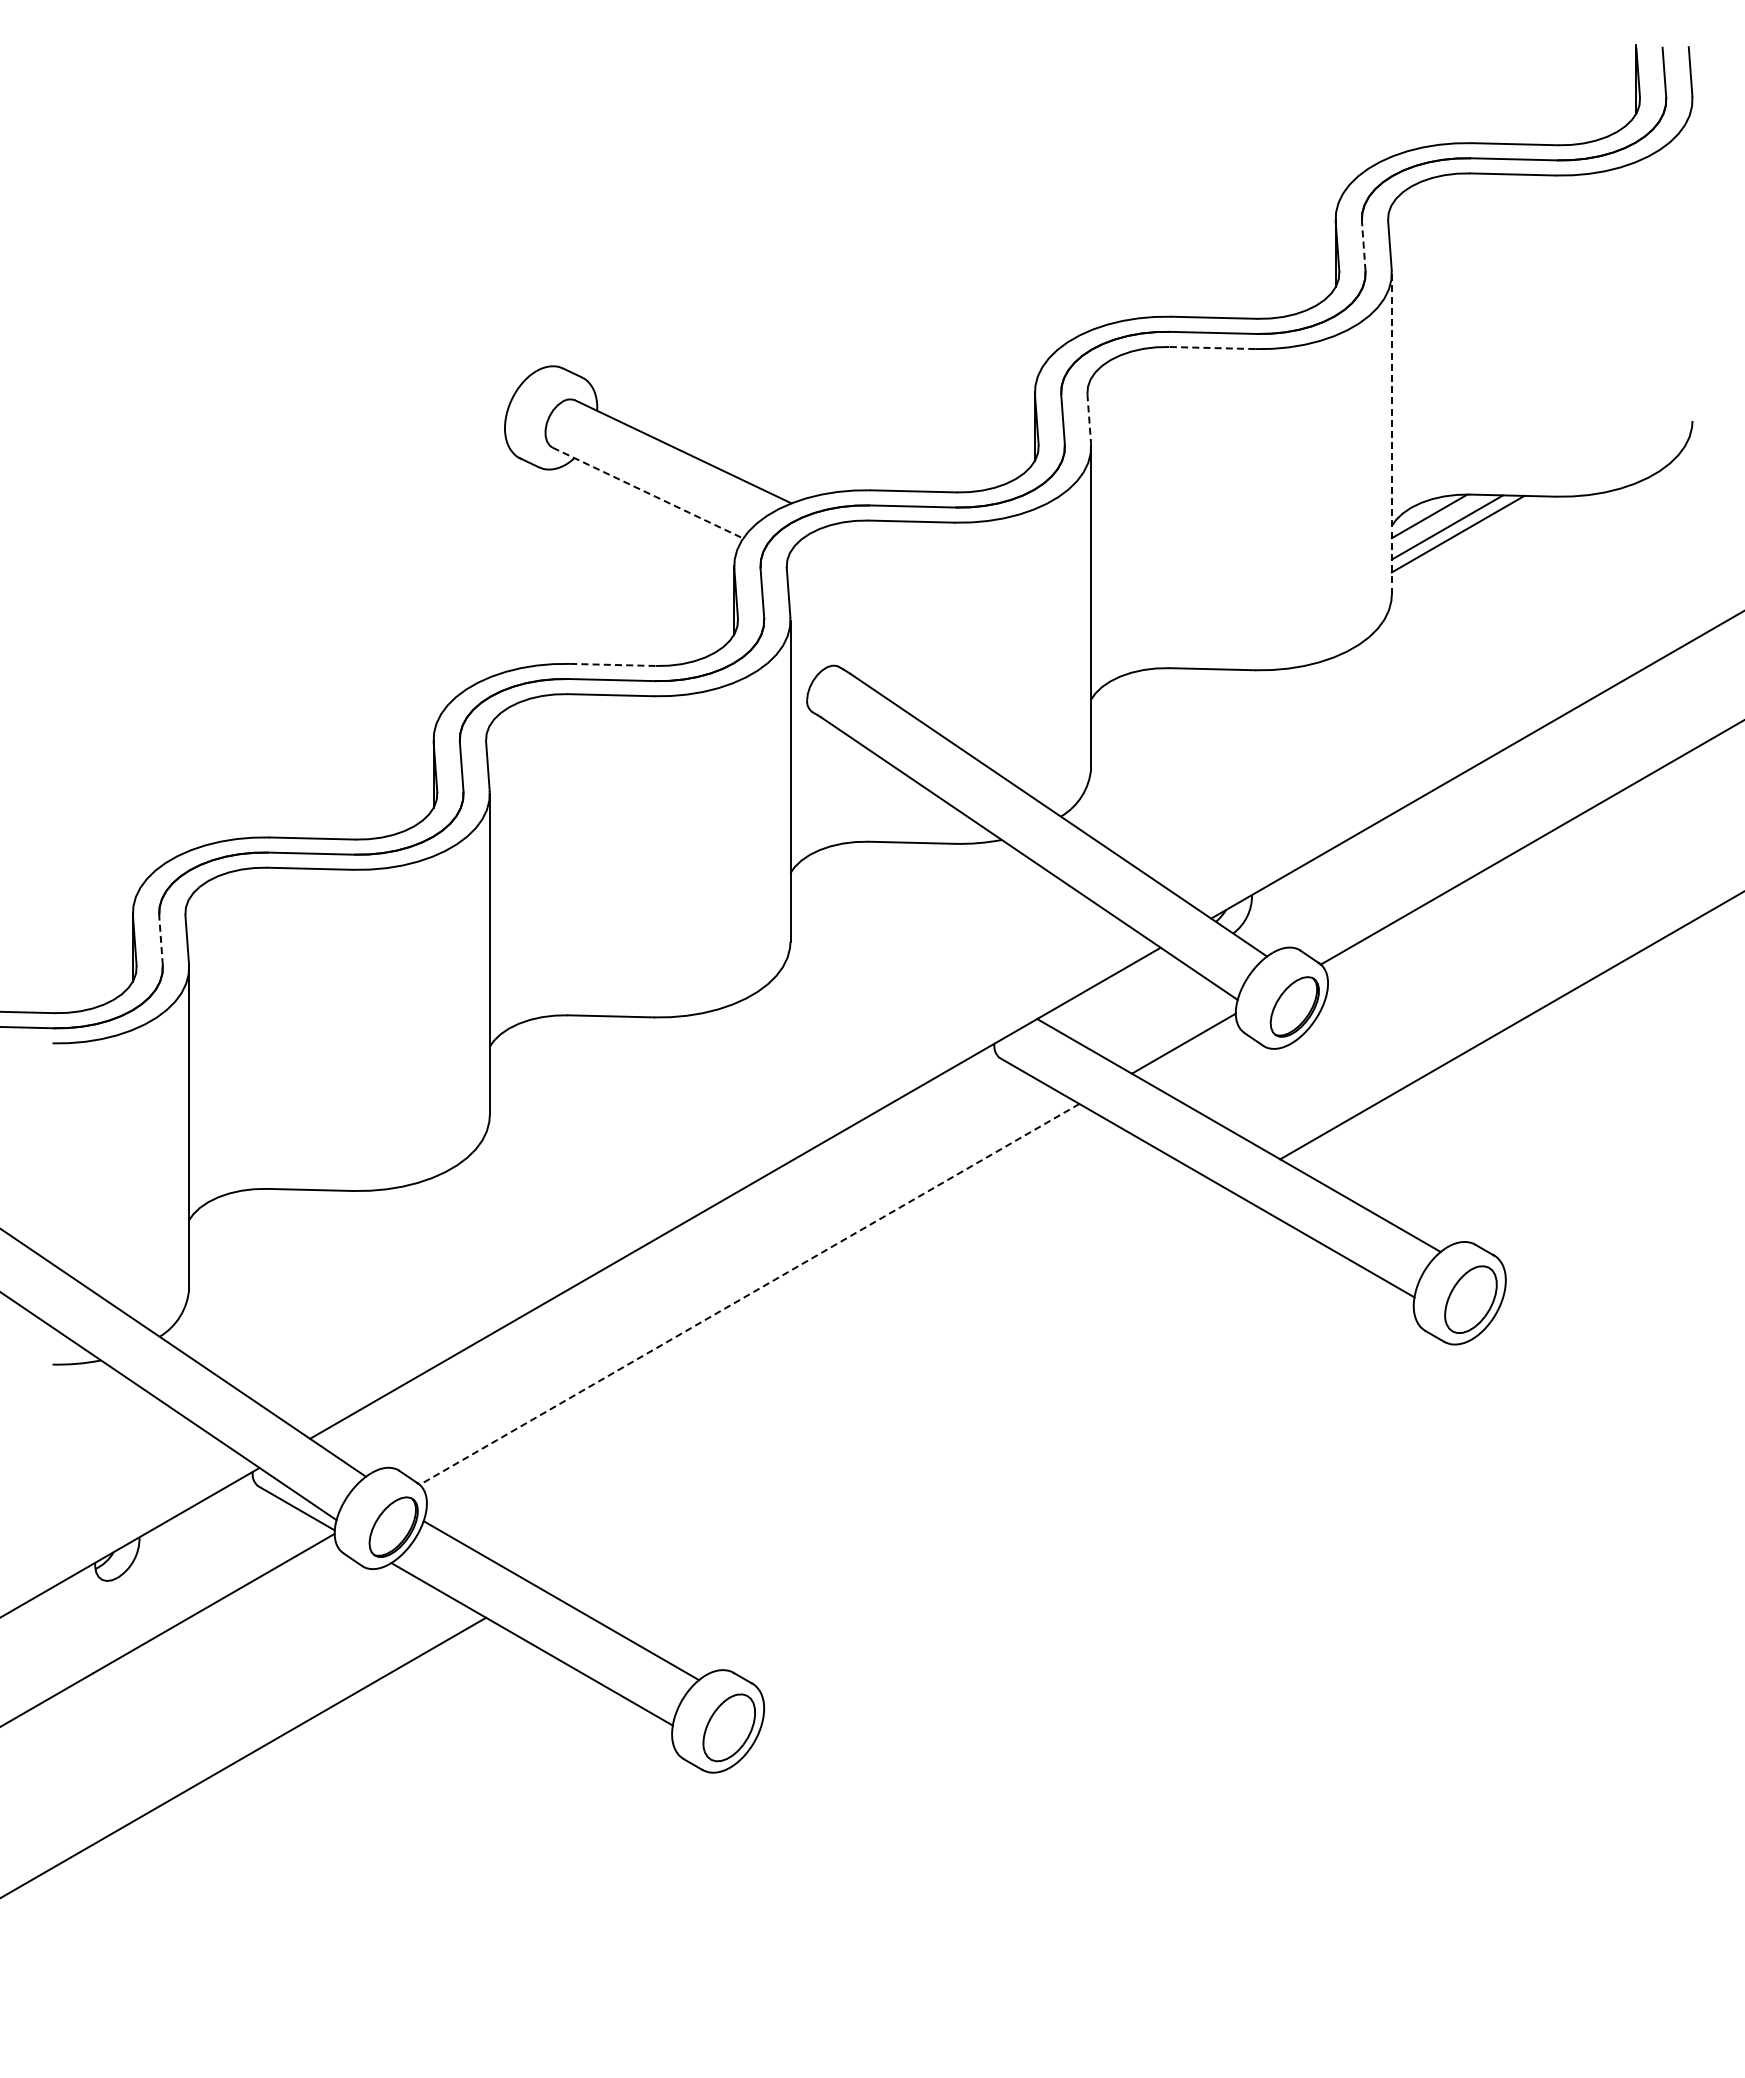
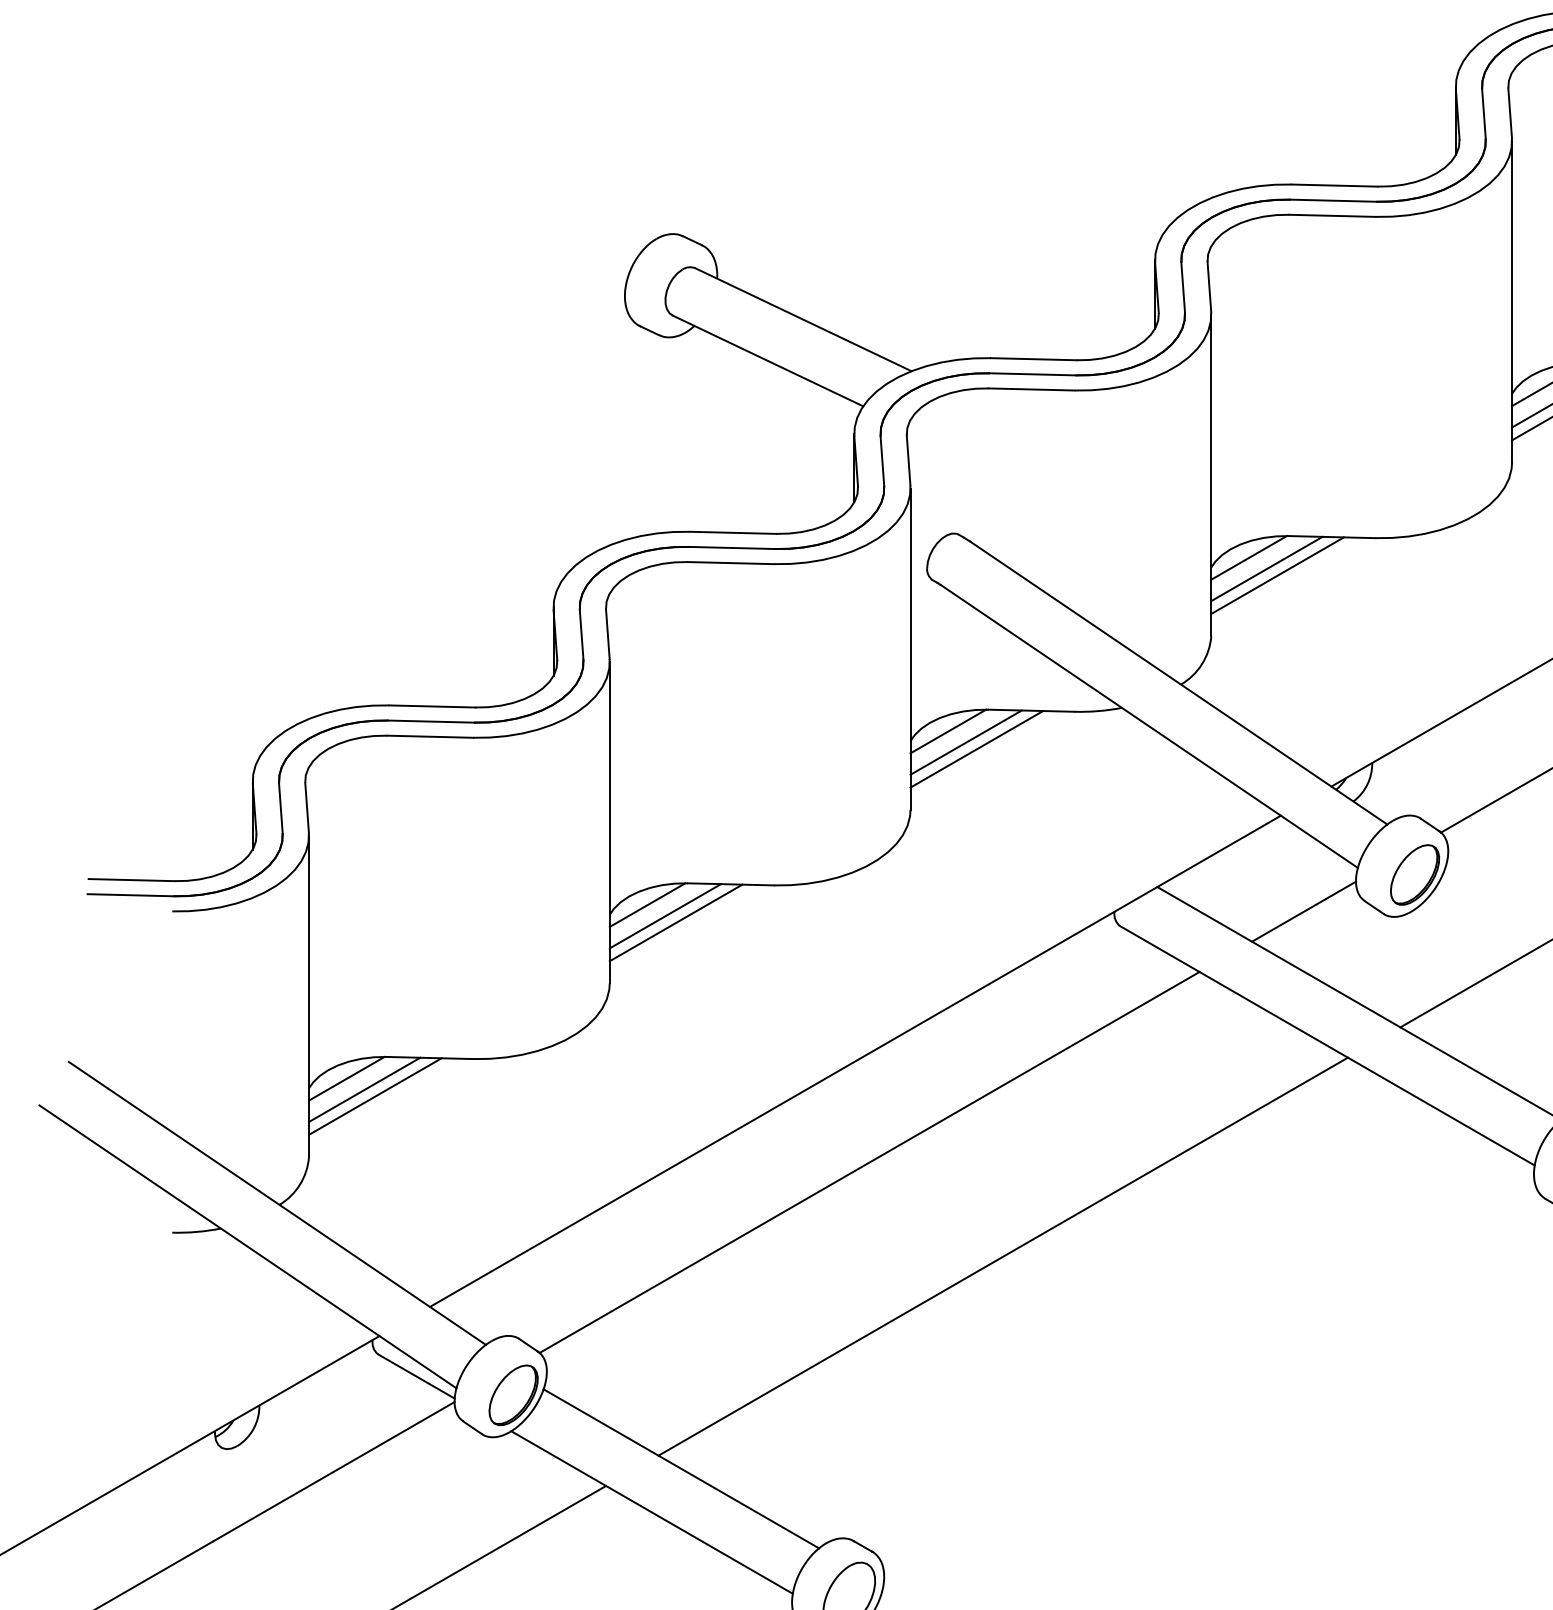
line: (1363, 246) -> (1483, 114), dashed -> solid
line: (1212, 348) -> (1332, 216), dashed -> solid
line: (1089, 419) -> (1209, 287), dashed -> solid
line: (1391, 434) -> (1511, 302), dashed -> solid
line: (648, 493) -> (768, 361), dashed -> solid
line: (613, 664) -> (733, 532), dashed -> solid
line: (1128, 689) -> (1248, 557), added
line: (1146, 700) -> (1266, 568), added
line: (1157, 707) -> (1277, 575), added
line: (828, 863) -> (948, 731), added
line: (845, 874) -> (965, 742), added
line: (856, 881) -> (976, 749), added
line: (161, 940) -> (281, 808), dashed -> solid
line: (527, 1036) -> (647, 904), added
line: (545, 1048) -> (665, 916), added
line: (555, 1054) -> (675, 922), added
line: (226, 1210) -> (346, 1078), added
line: (244, 1221) -> (364, 1089), added
line: (255, 1228) -> (375, 1096), added
line: (749, 1294) -> (869, 1162), dashed -> solid
line: (882, 1388) -> (1002, 1256), added

